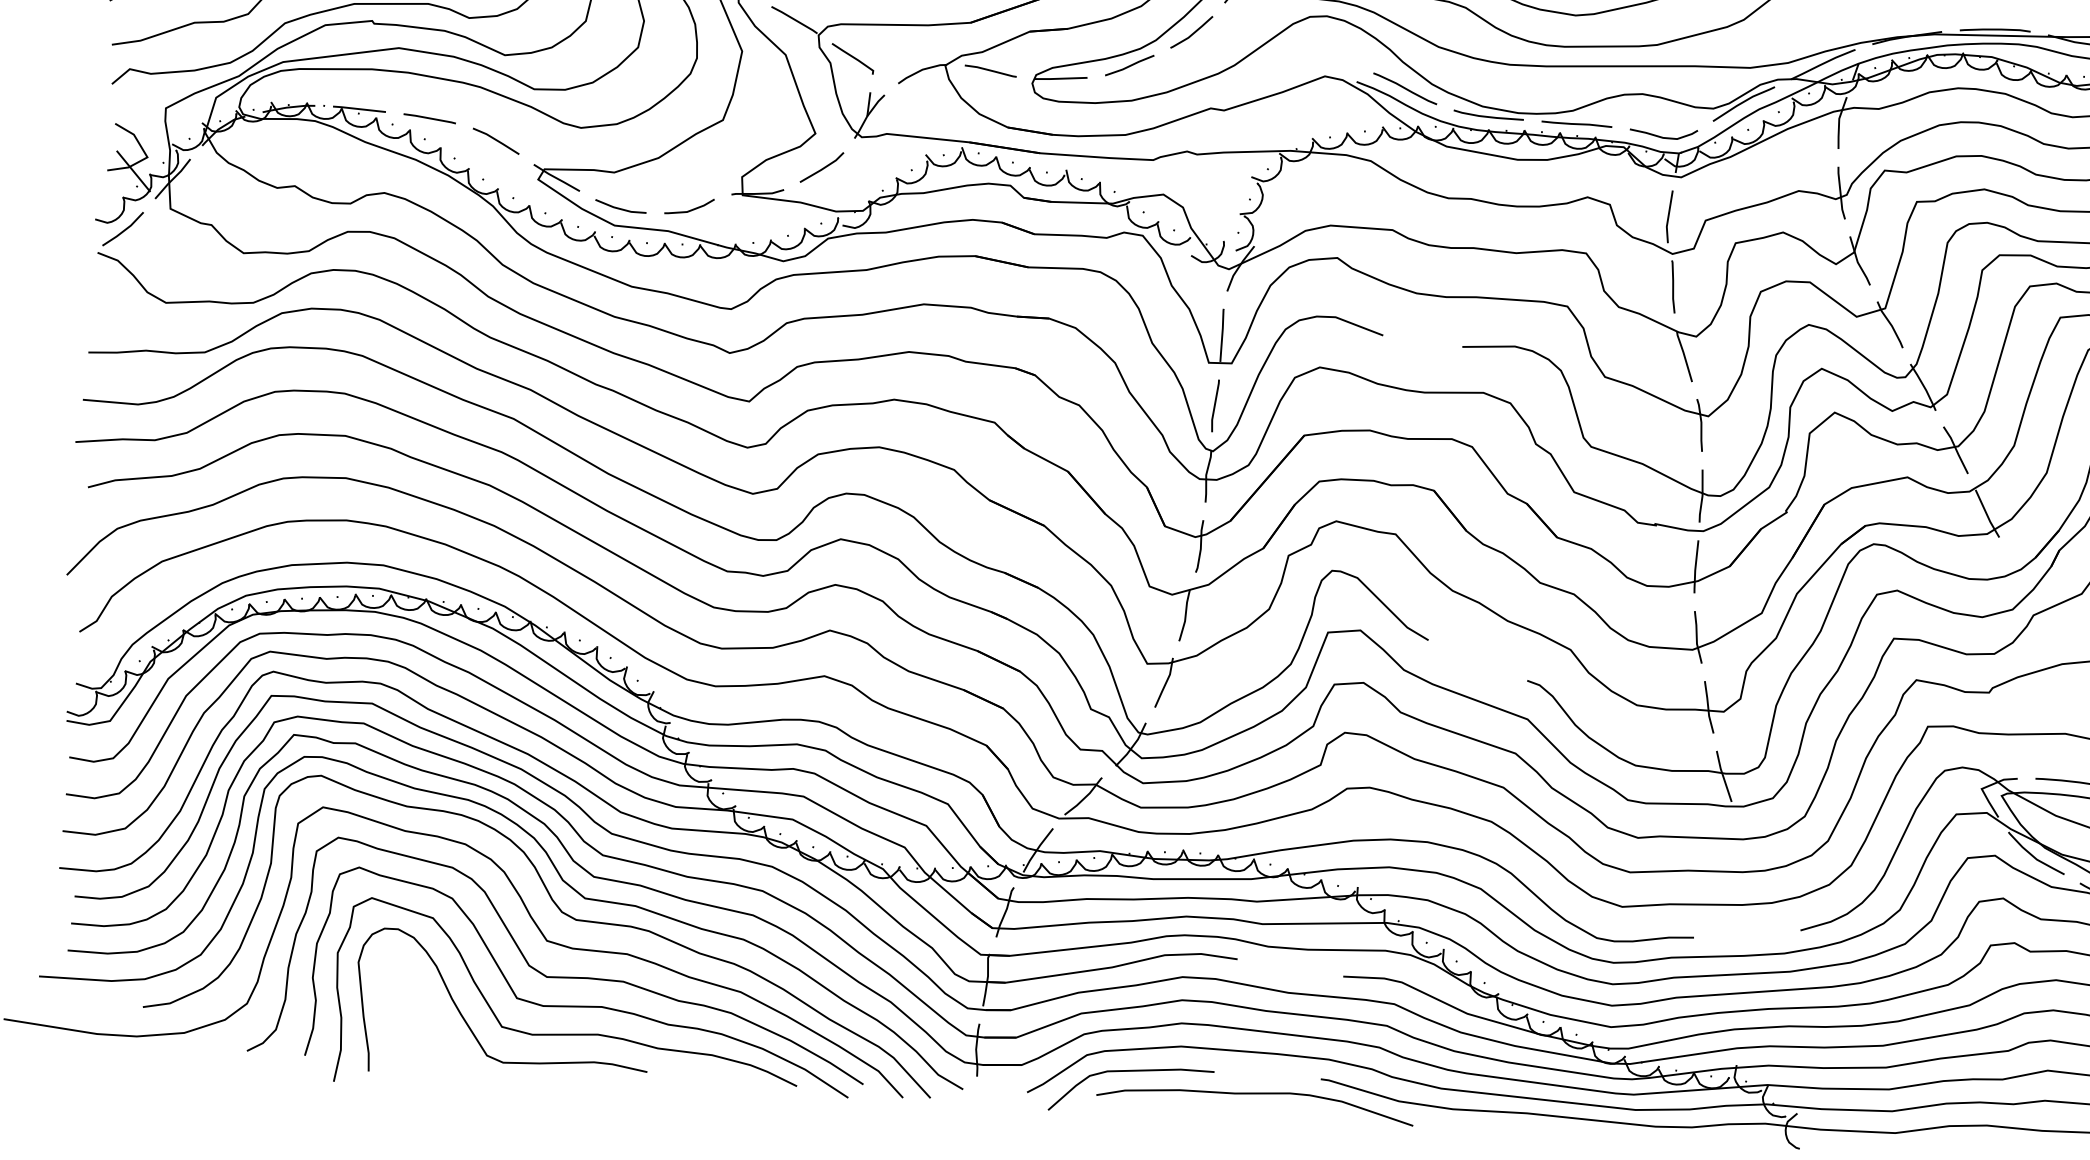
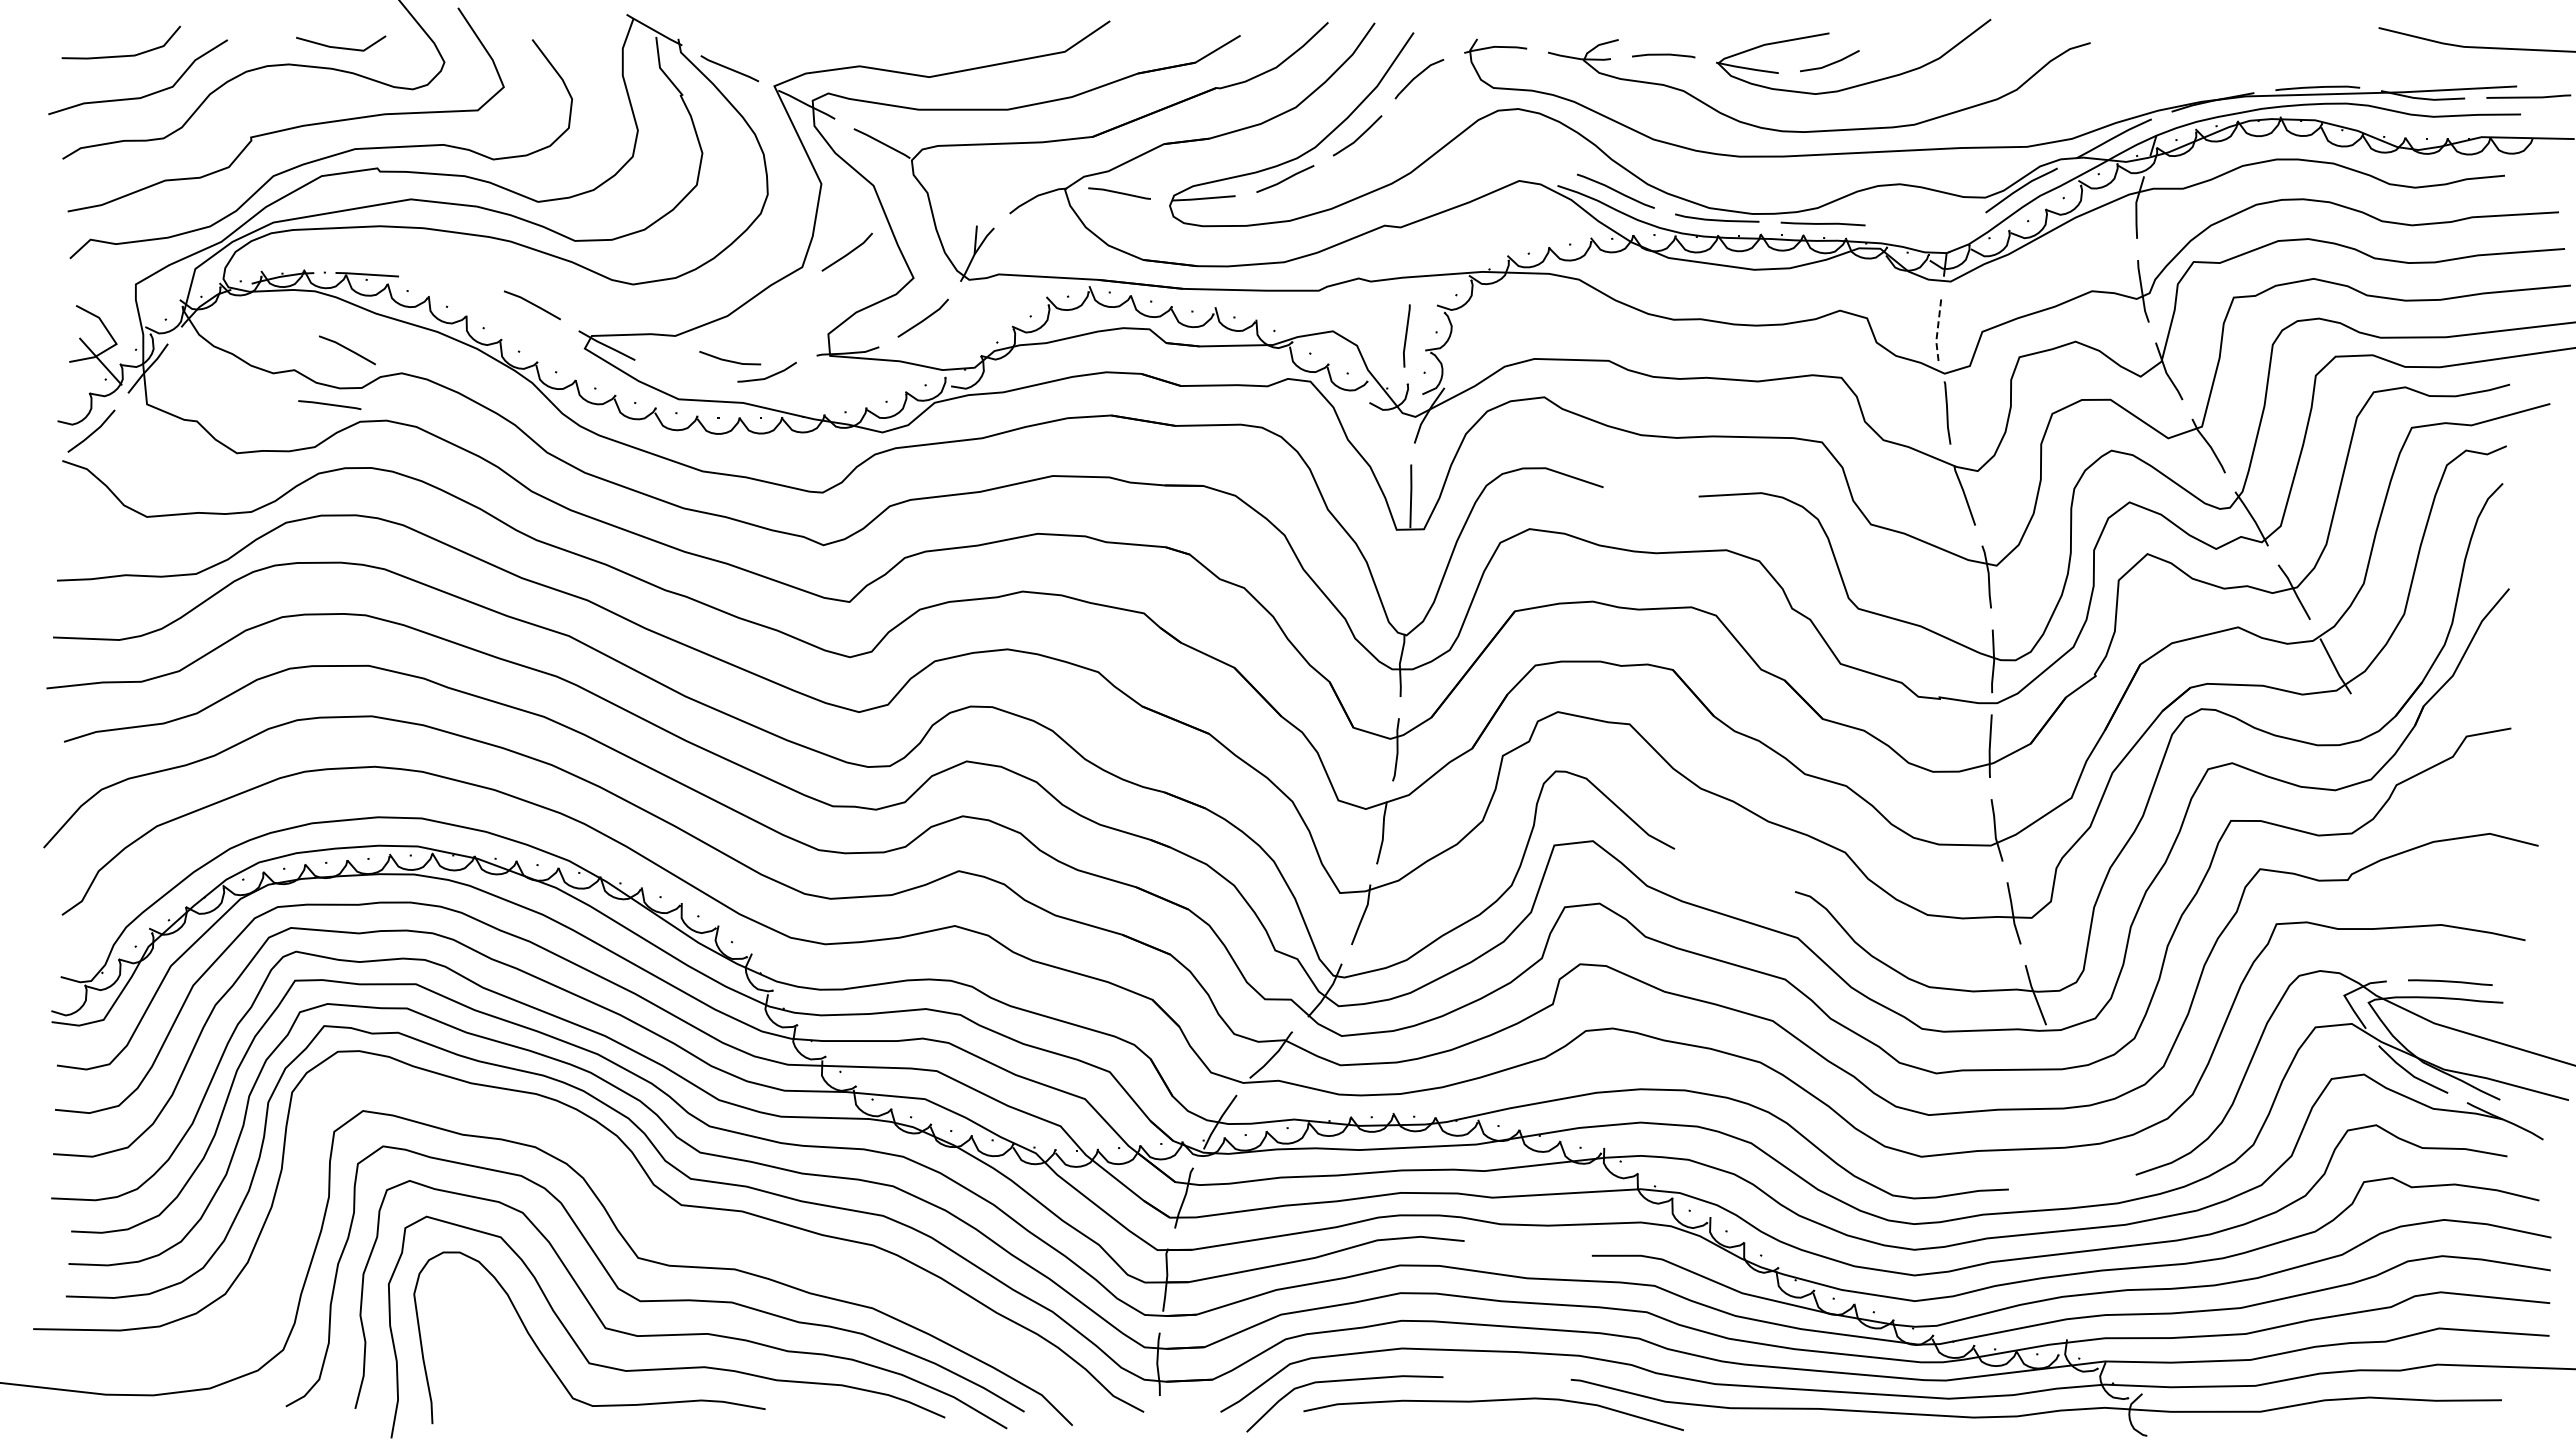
line: (852, 57) -> (953, 185), removed
line: (762, 109) -> (848, 252), added
line: (429, 119) -> (329, 405), moved
curve: (1663, 137) -> (1927, 234), removed
line: (339, 170) -> (346, 349), added
line: (621, 208) -> (730, 360), moved
line: (1668, 216) -> (1937, 329), solid -> dashed
line: (1215, 405) -> (1406, 335), moved
curve: (561, 912) -> (653, 1223), removed

